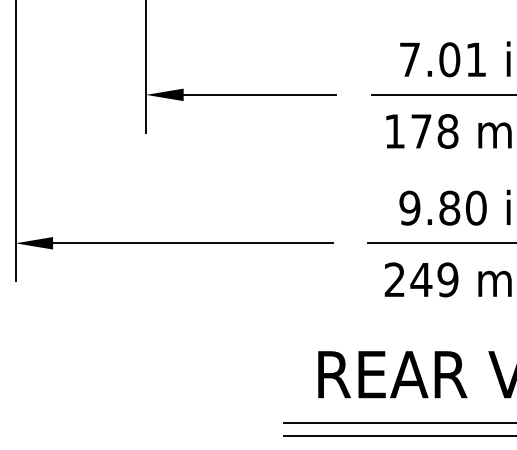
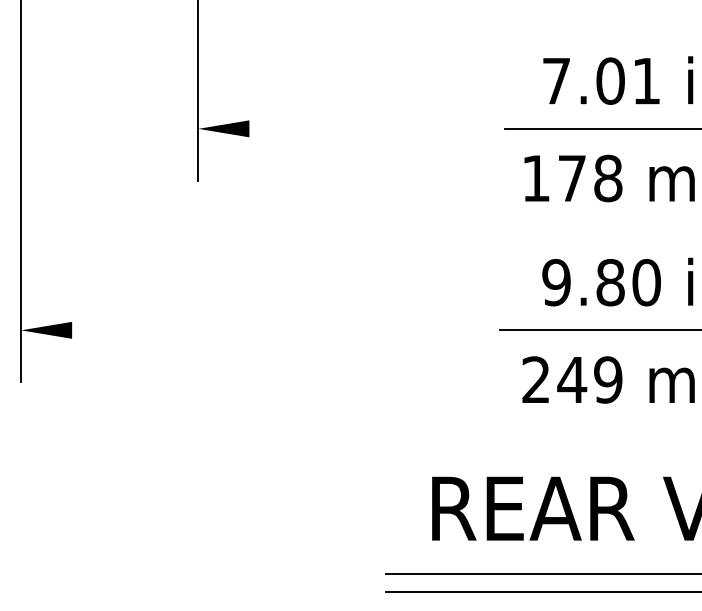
line: (259, 94) -> (352, 128), removed
line: (190, 243) -> (258, 330), removed

